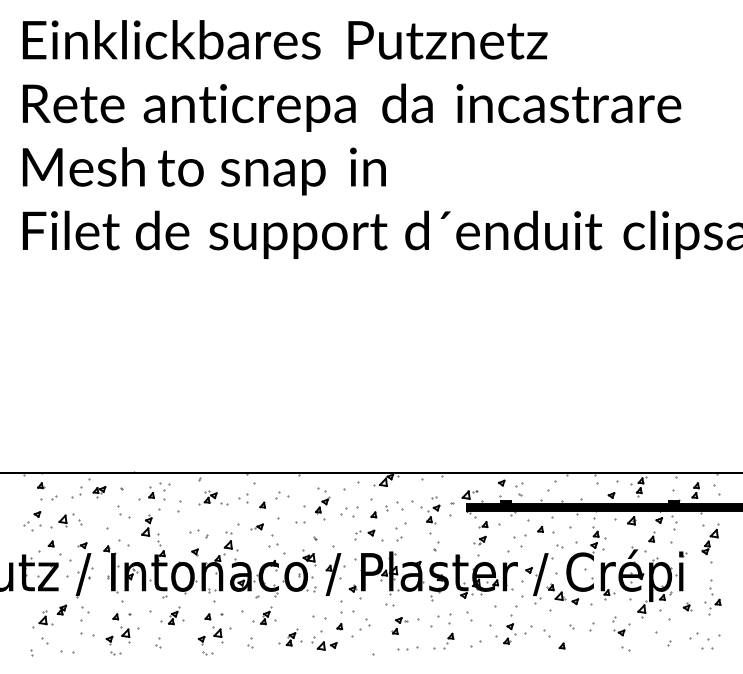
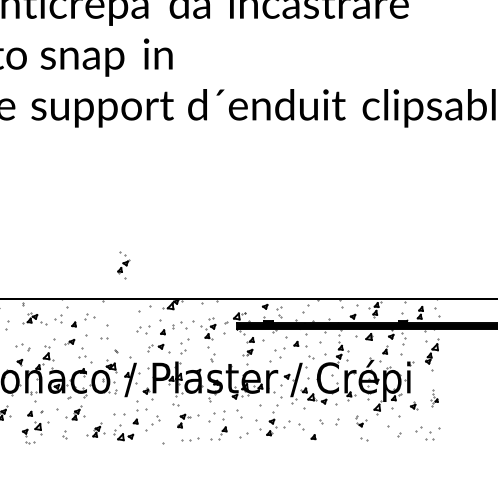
part: (322, 503) -> (123, 264), moved
part: (712, 597) -> (433, 398), size x0.6
part: (621, 626) -> (361, 421), size x0.7

